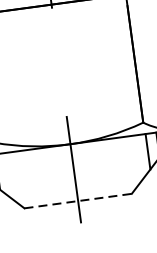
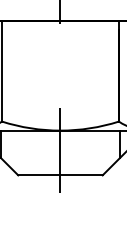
line: (78, 201) -> (60, 175), dashed -> solid

